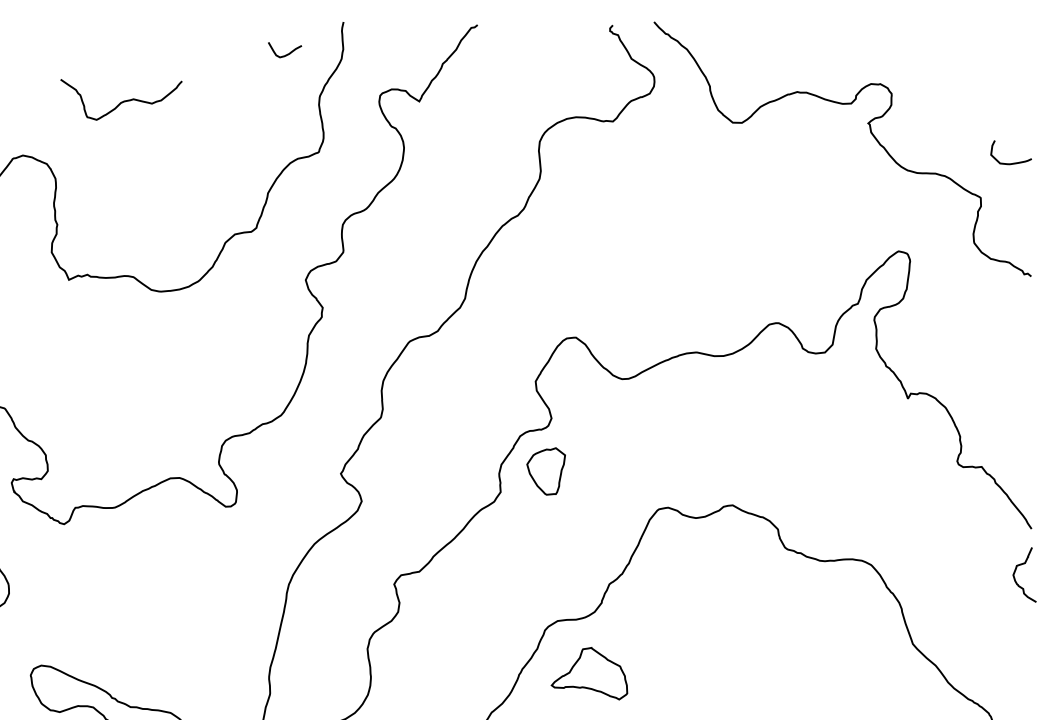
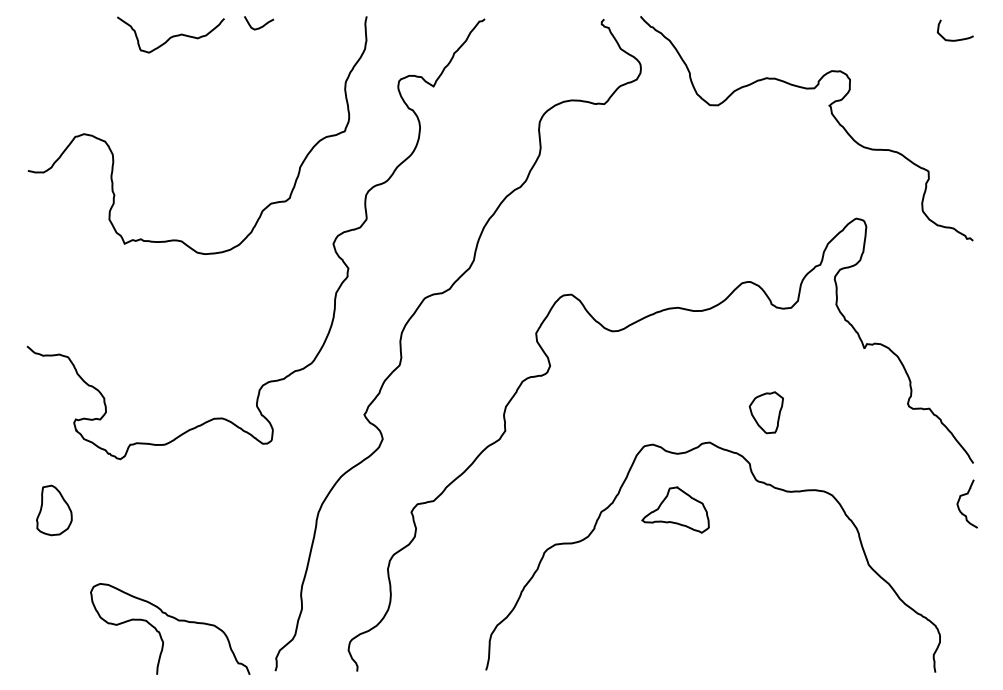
curve: (286, 53) -> (260, 26), moved
curve: (120, 101) -> (170, 36), moved
curve: (1010, 162) -> (954, 39), moved
part: (545, 471) -> (765, 412), moved
part: (589, 673) -> (675, 509), moved

